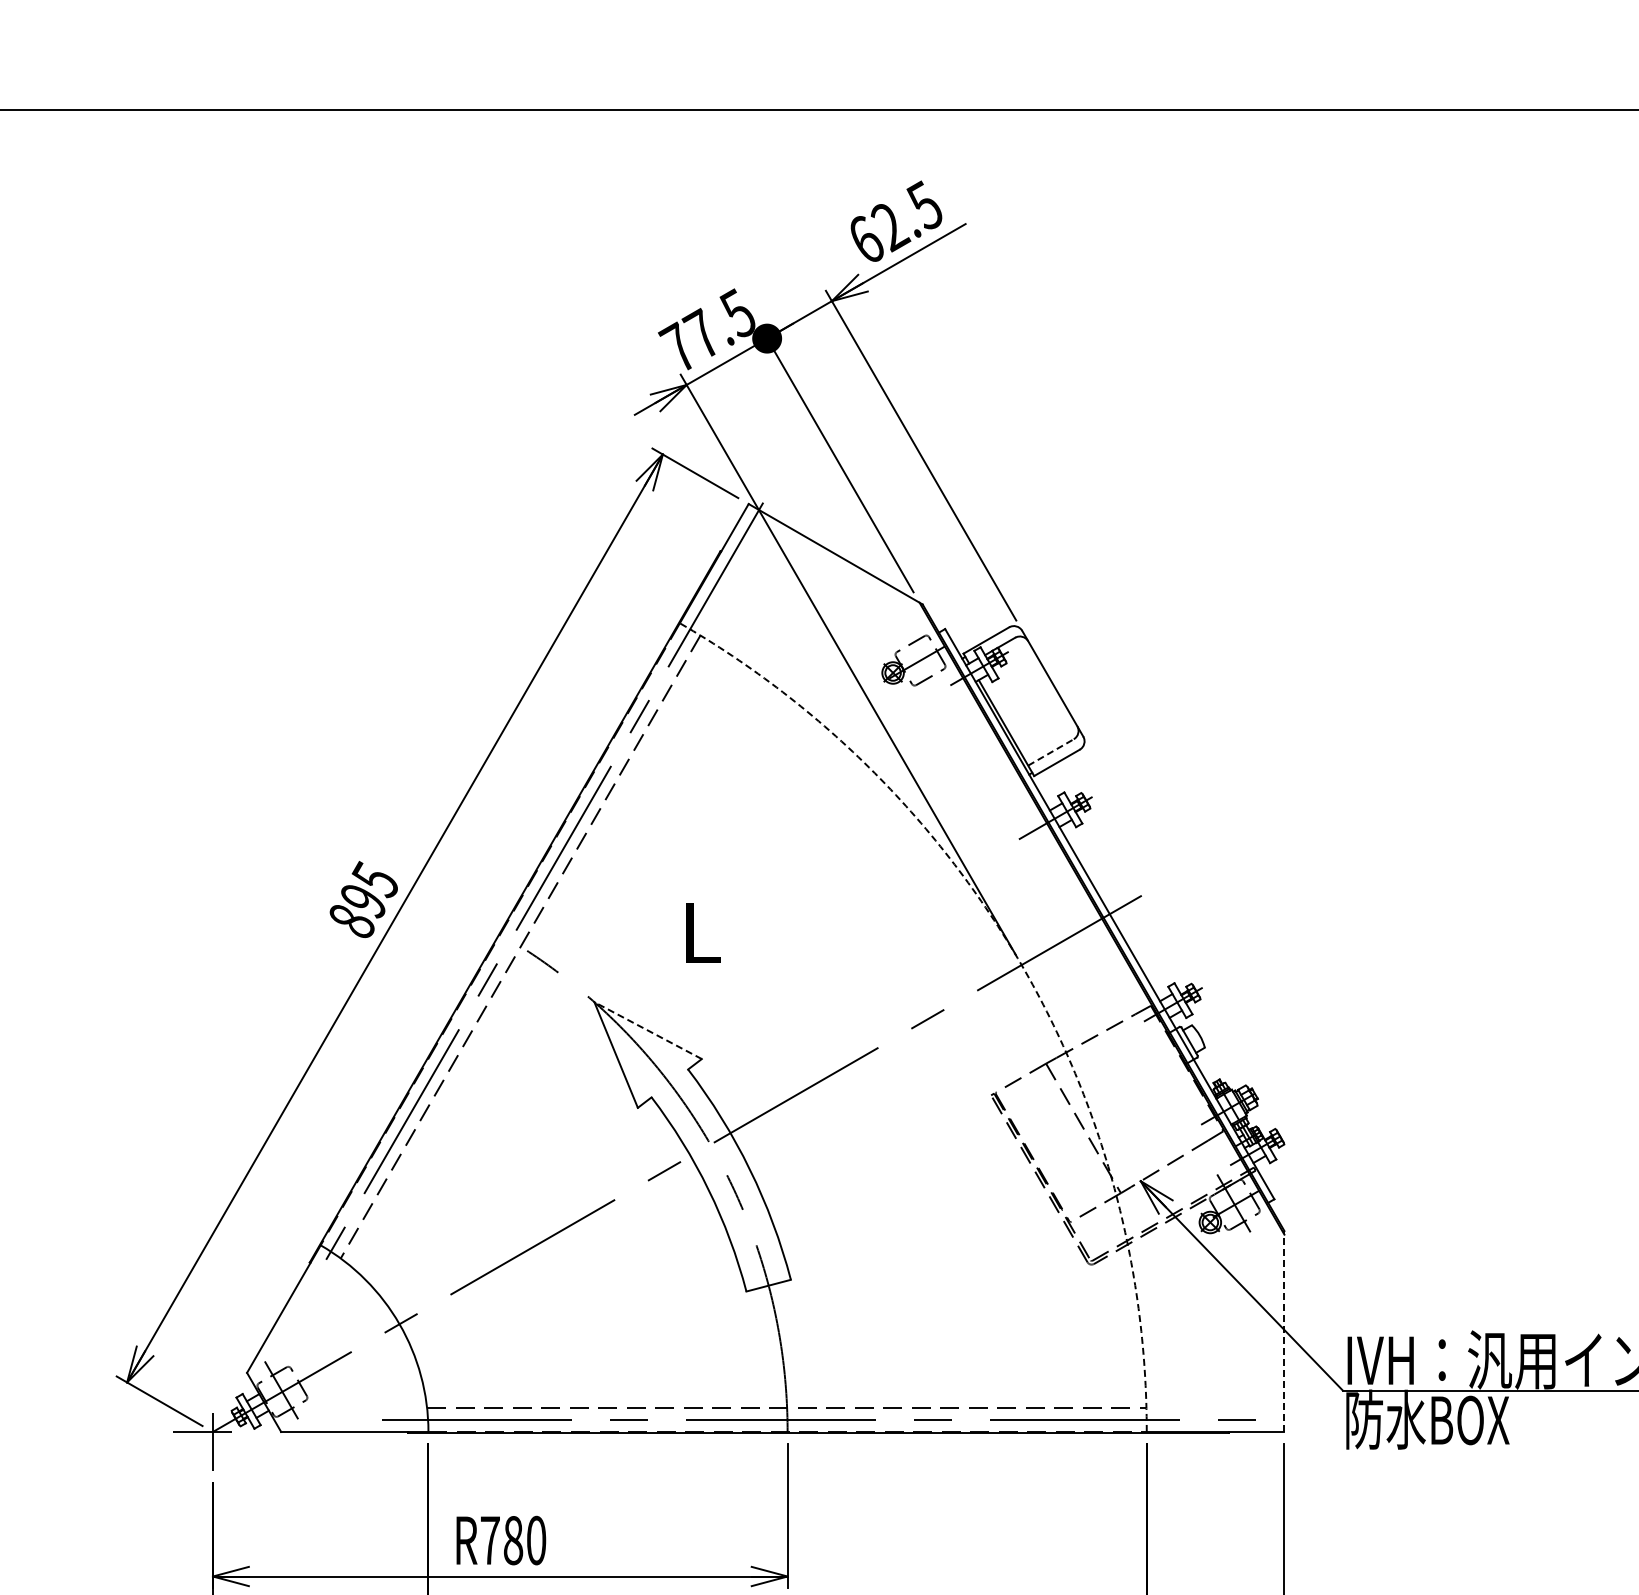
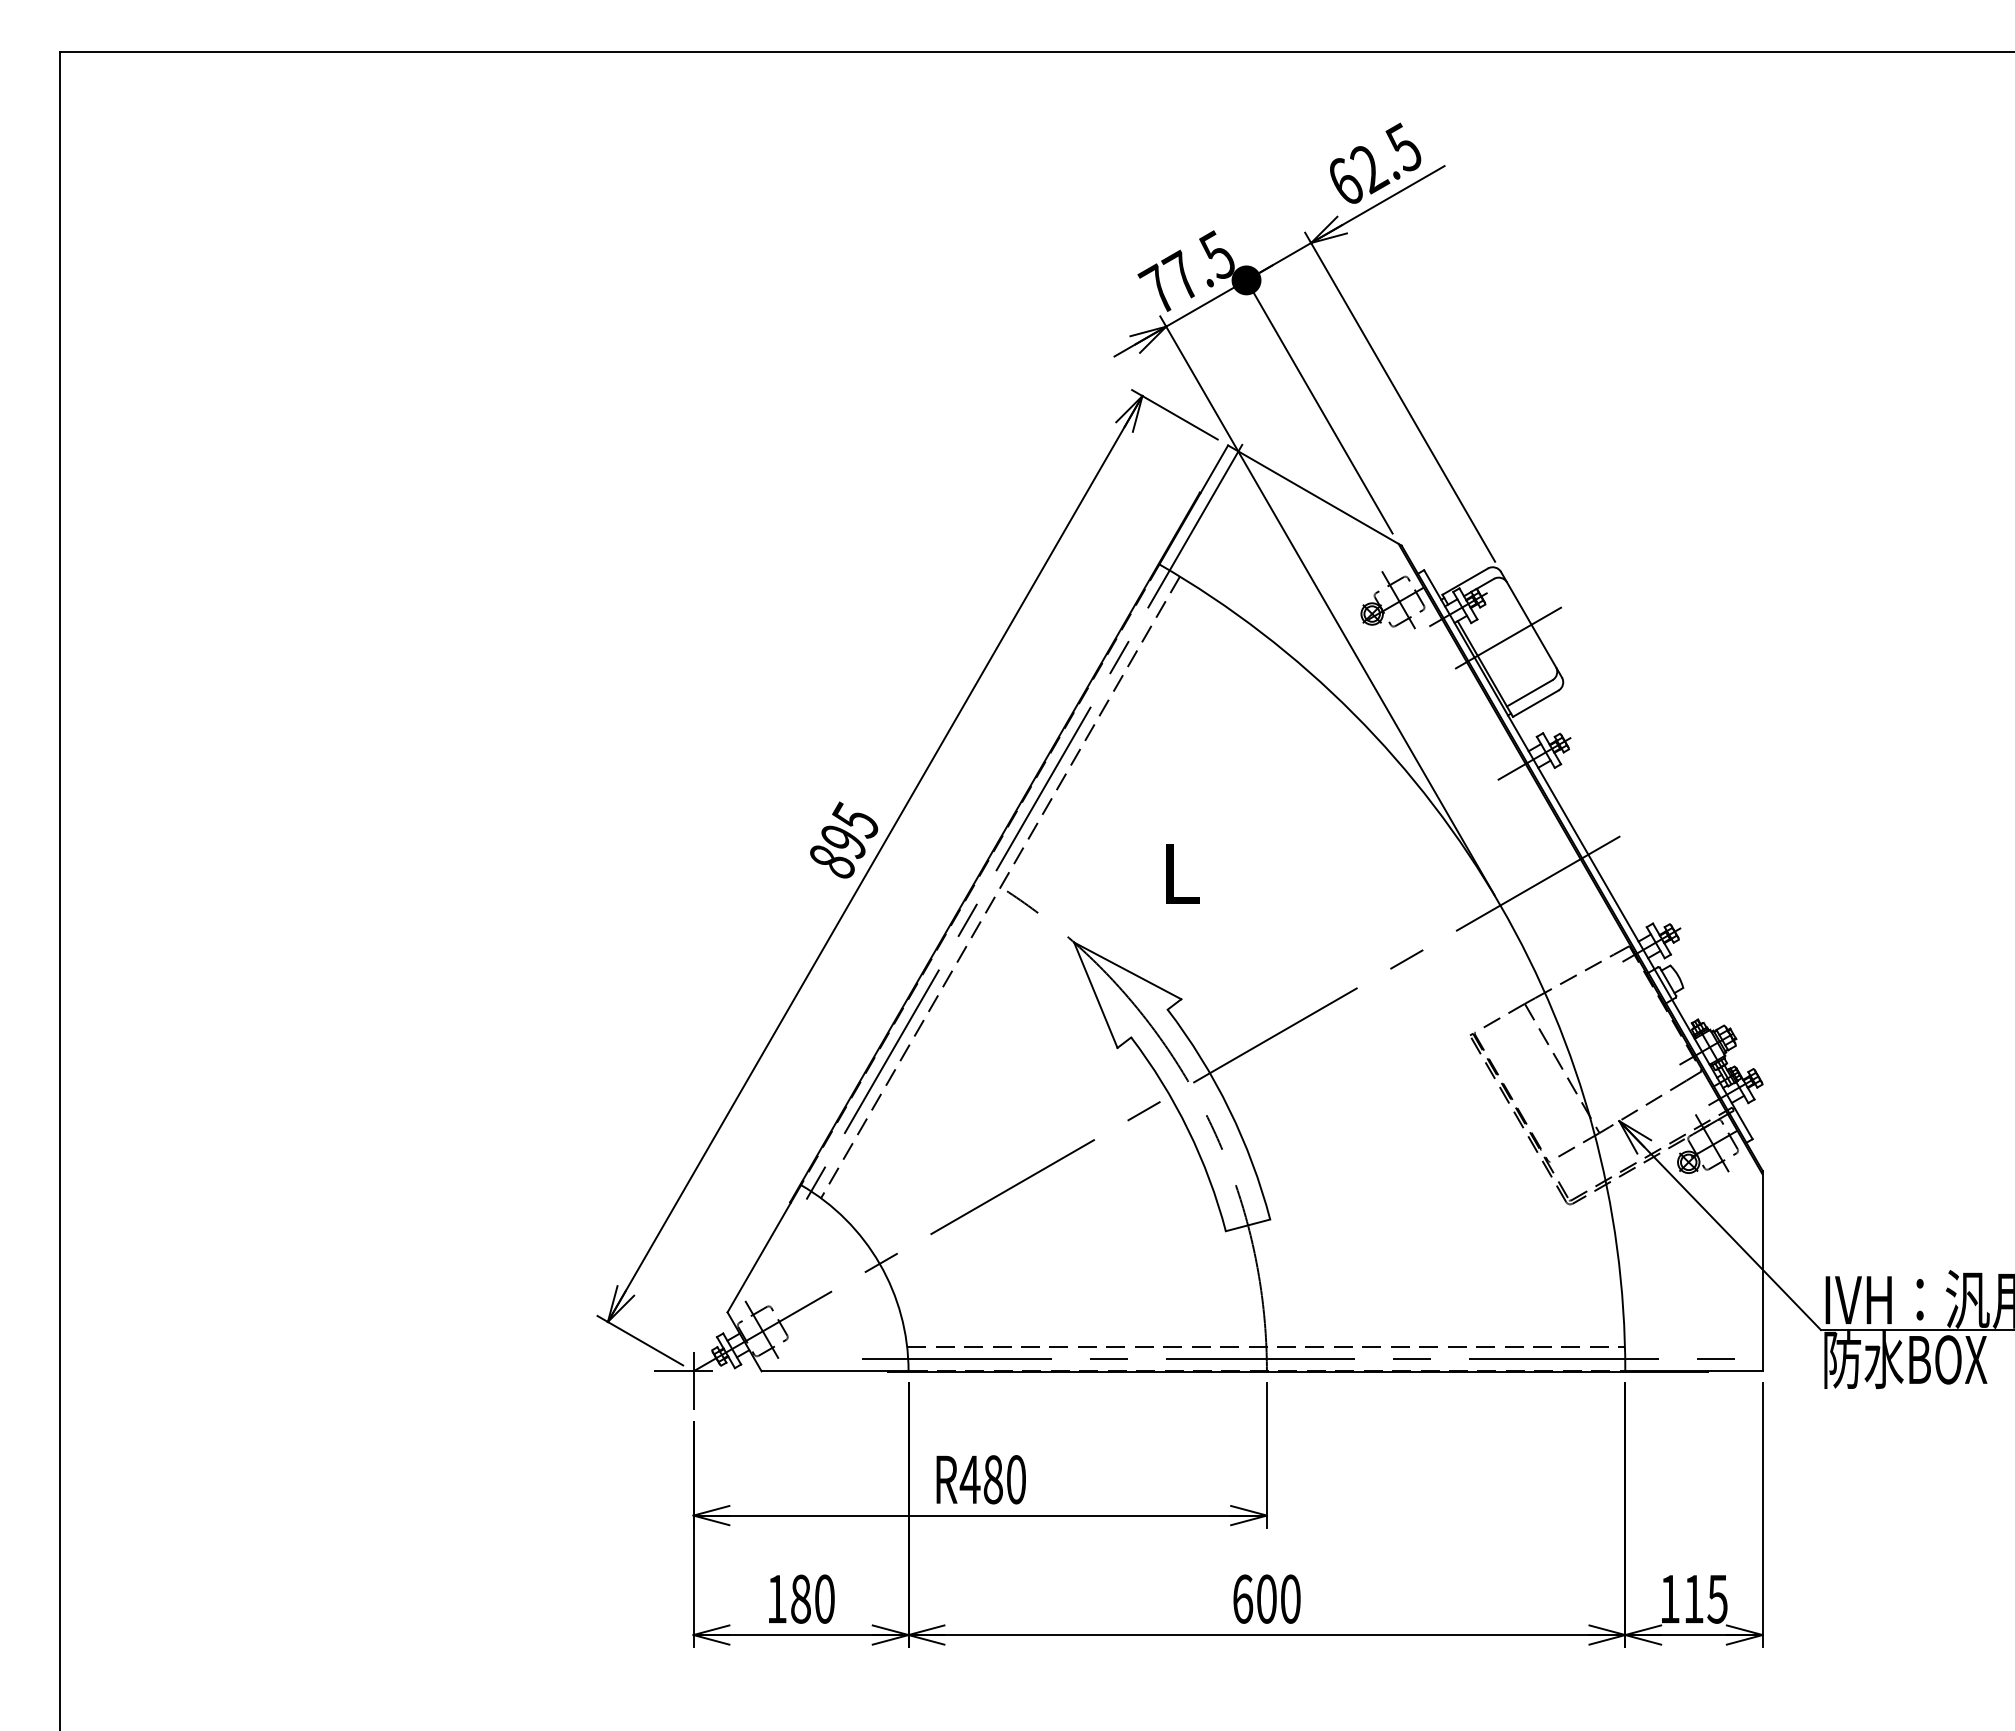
line: (919, 659) -> (1398, 600), added
line: (1029, 696) -> (1508, 637), added
line: (1051, 752) -> (1530, 693), dashed -> solid
arc: (1021, 965) -> (1500, 905), dashed -> solid
line: (647, 1030) -> (1127, 970), dashed -> solid
line: (1284, 1330) -> (1762, 1270), dashed -> solid
text: (489, 1540) -> (969, 1479), R780 -> R480

